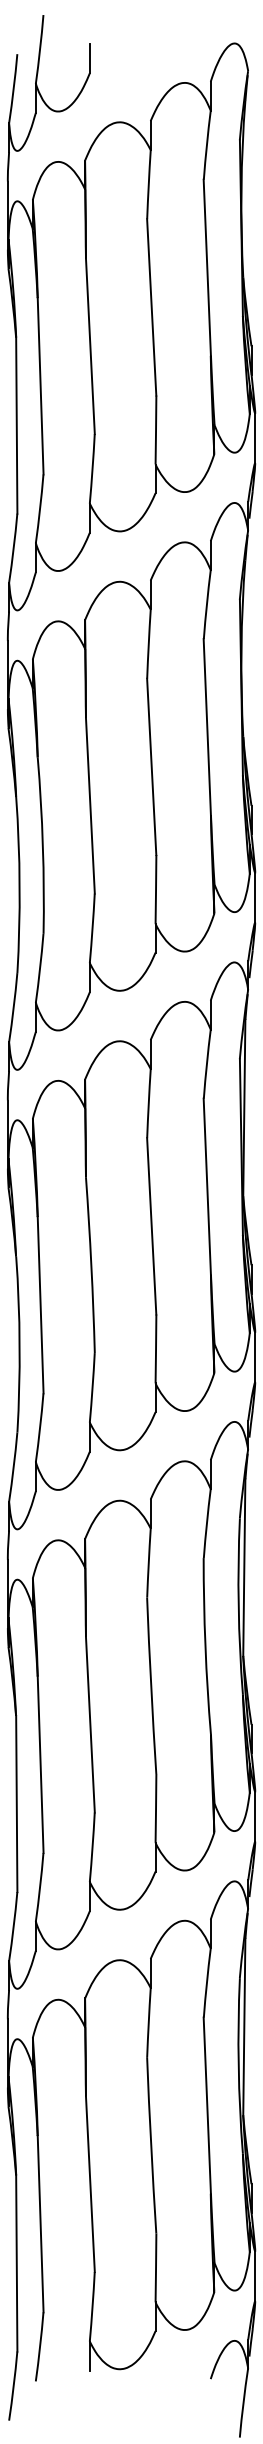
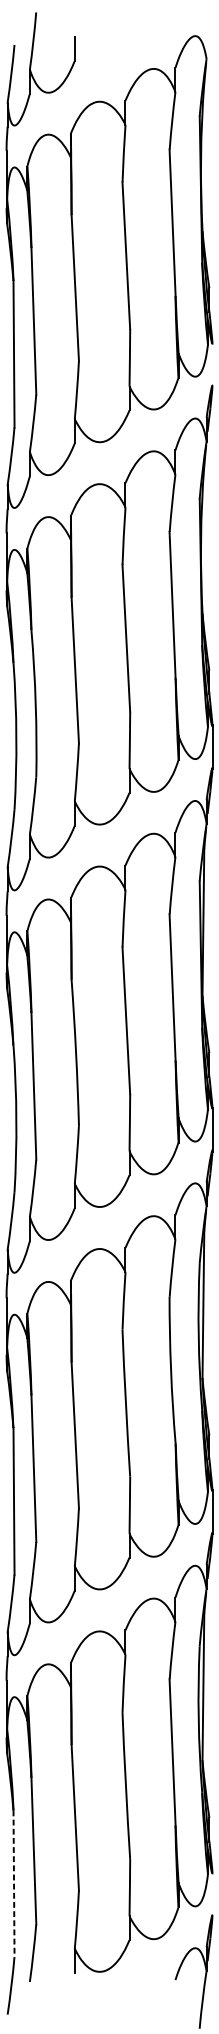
line: (255, 438) -> (212, 364), removed
line: (16, 2263) -> (13, 1883), solid -> dashed
line: (255, 2276) -> (212, 1894), removed

